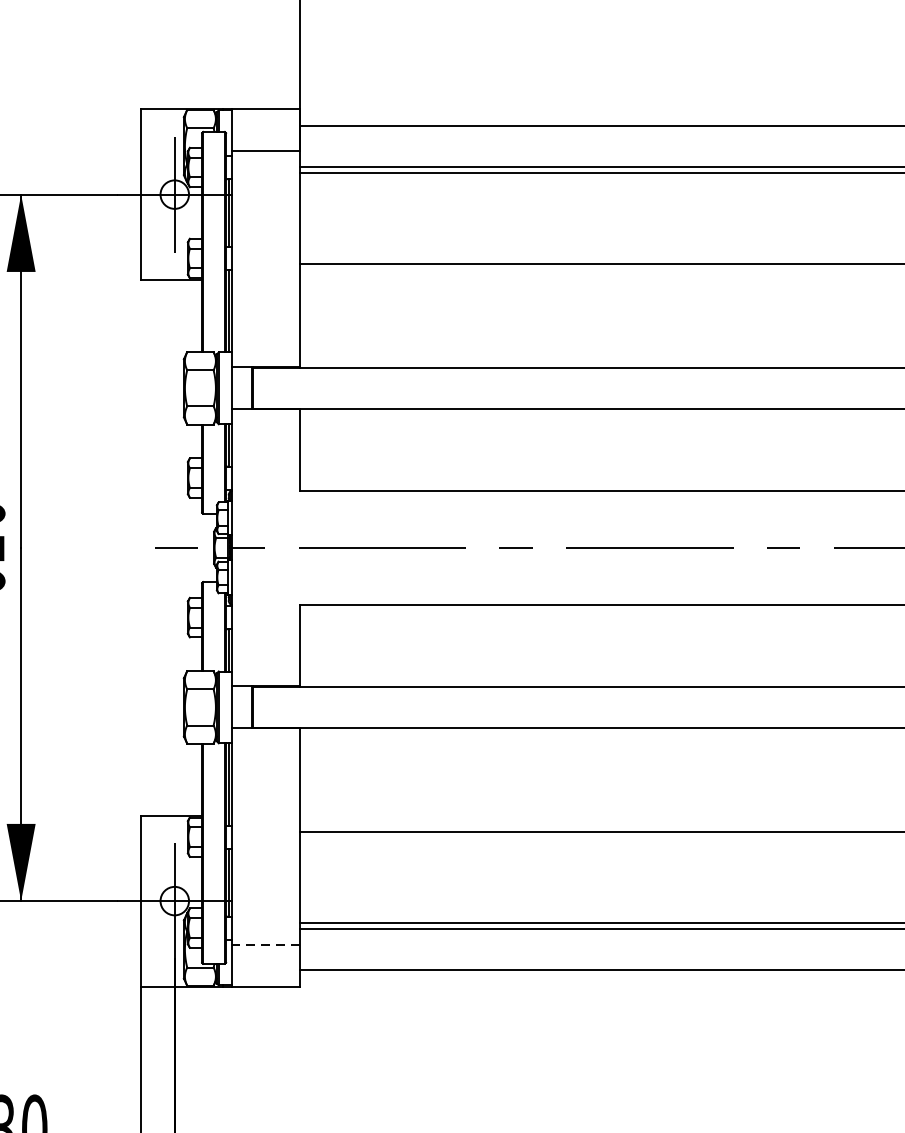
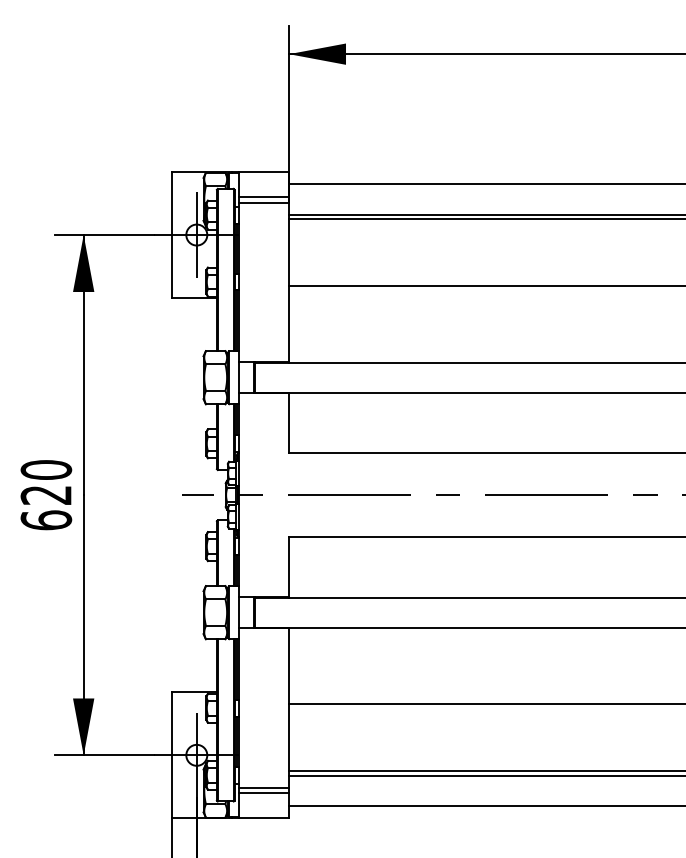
line: (265, 143) -> (263, 197), added
line: (265, 944) -> (263, 787), dashed -> solid
line: (265, 952) -> (263, 793), added

